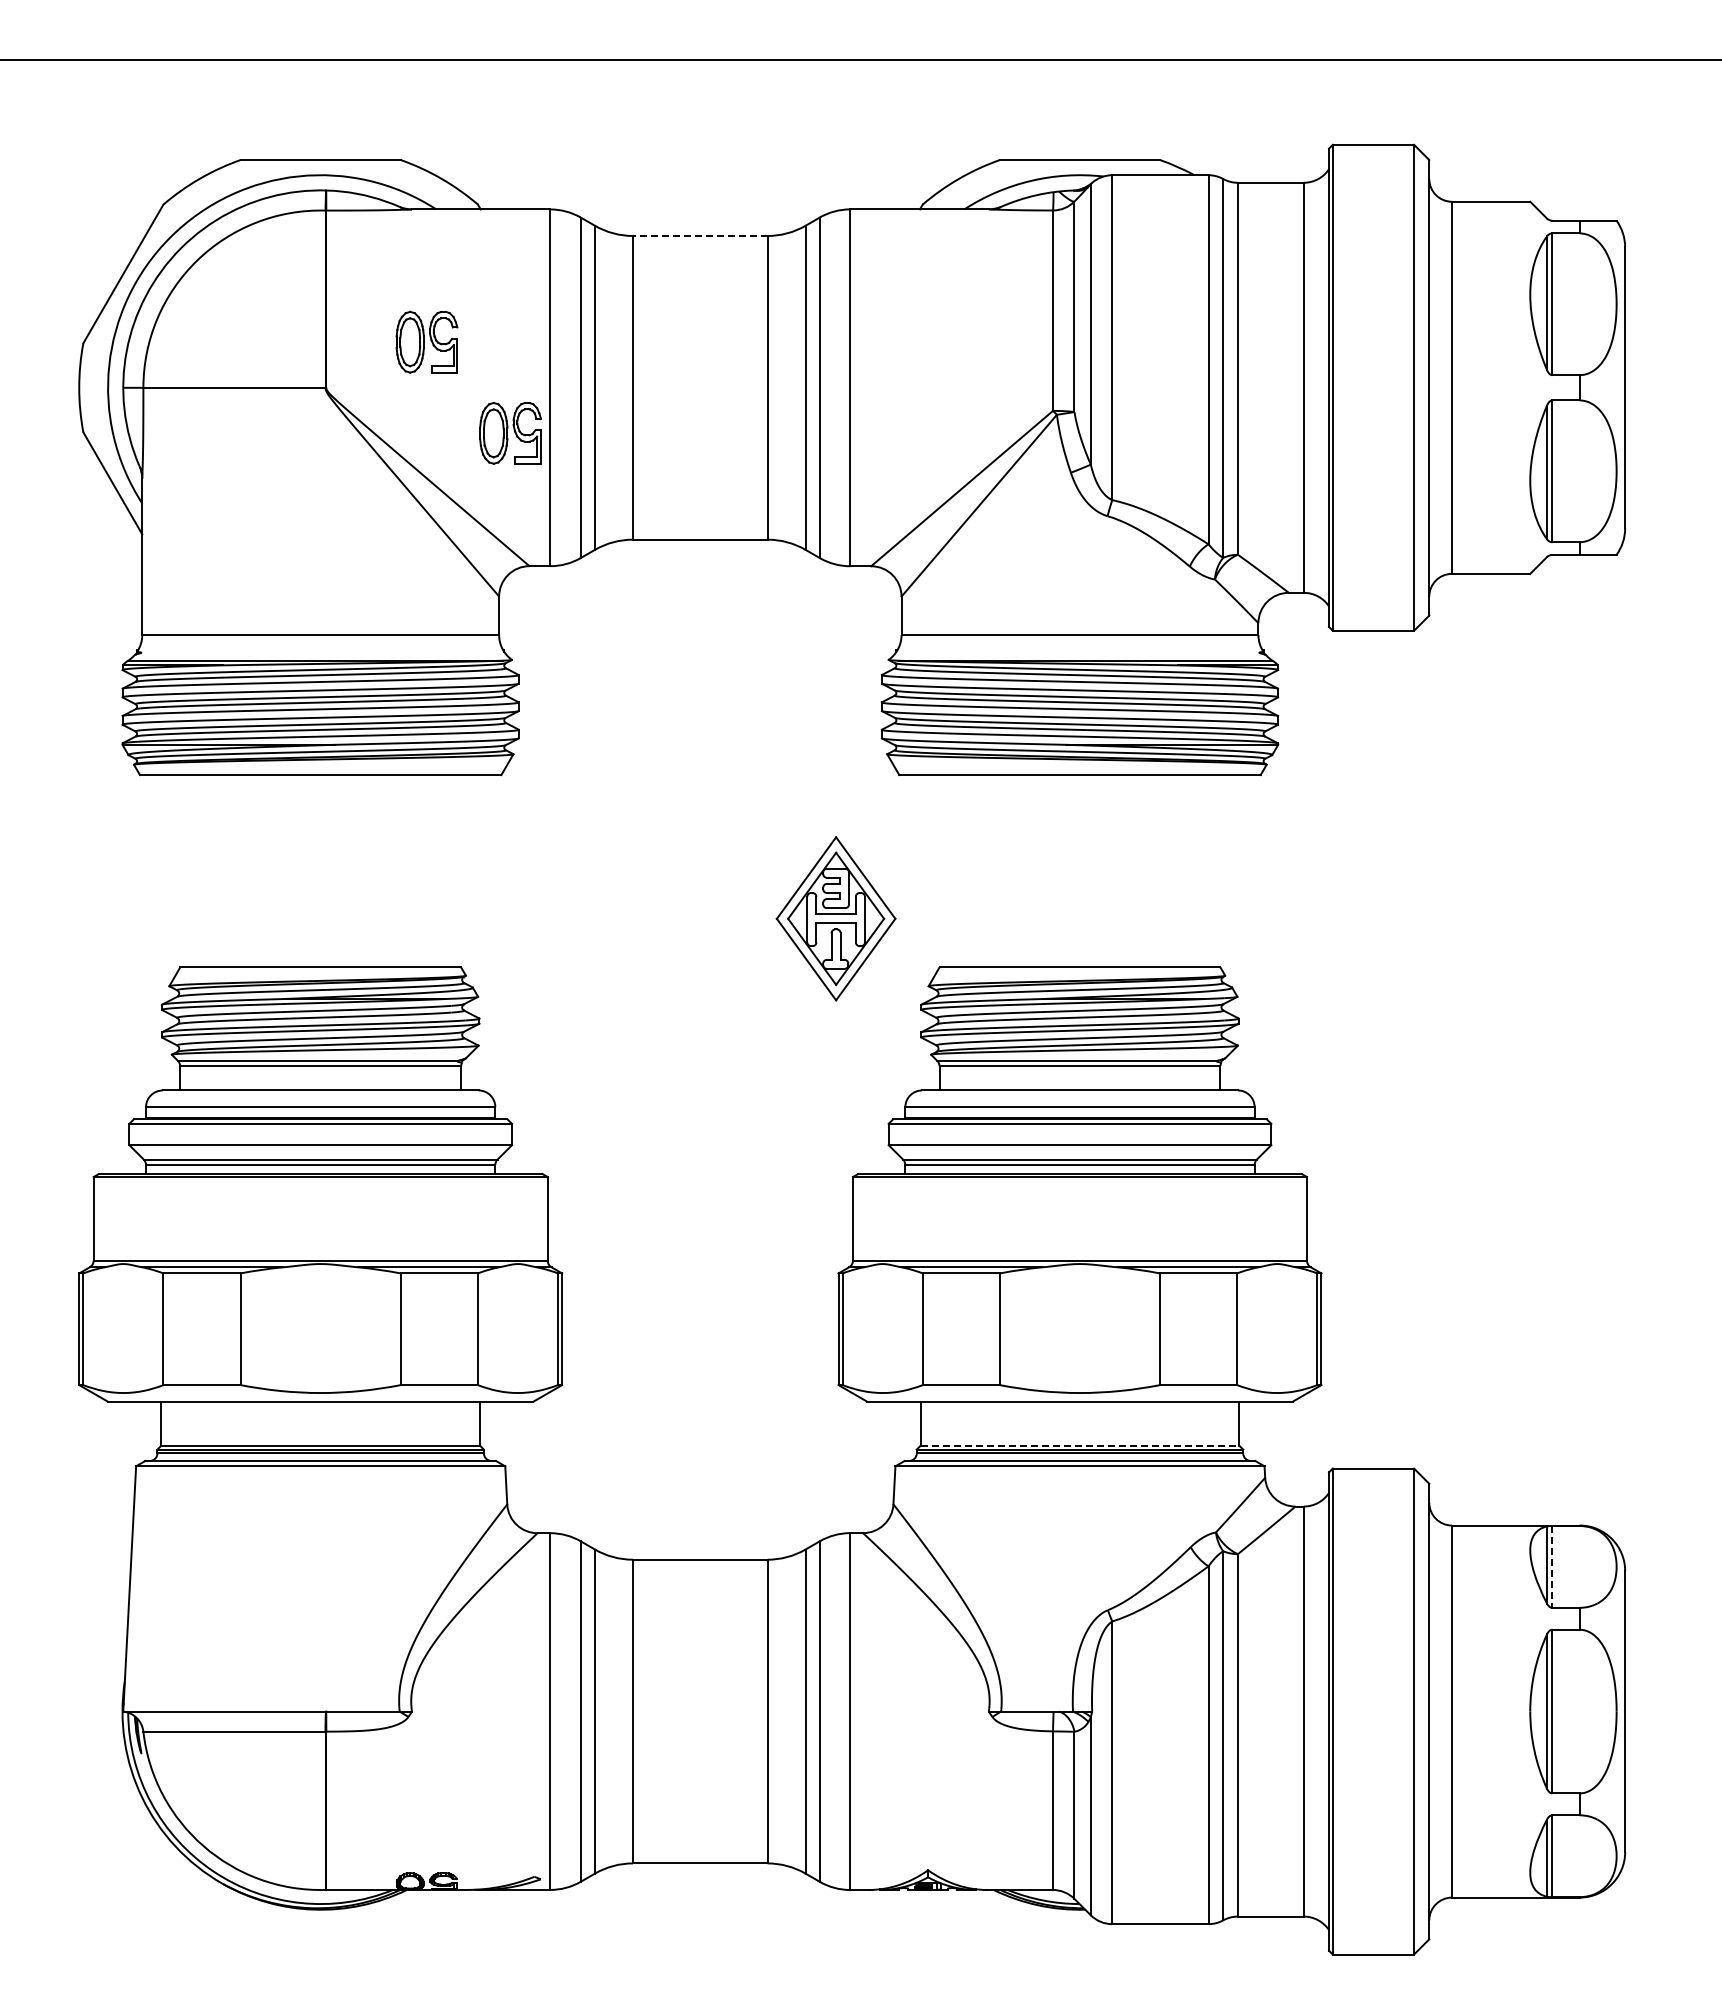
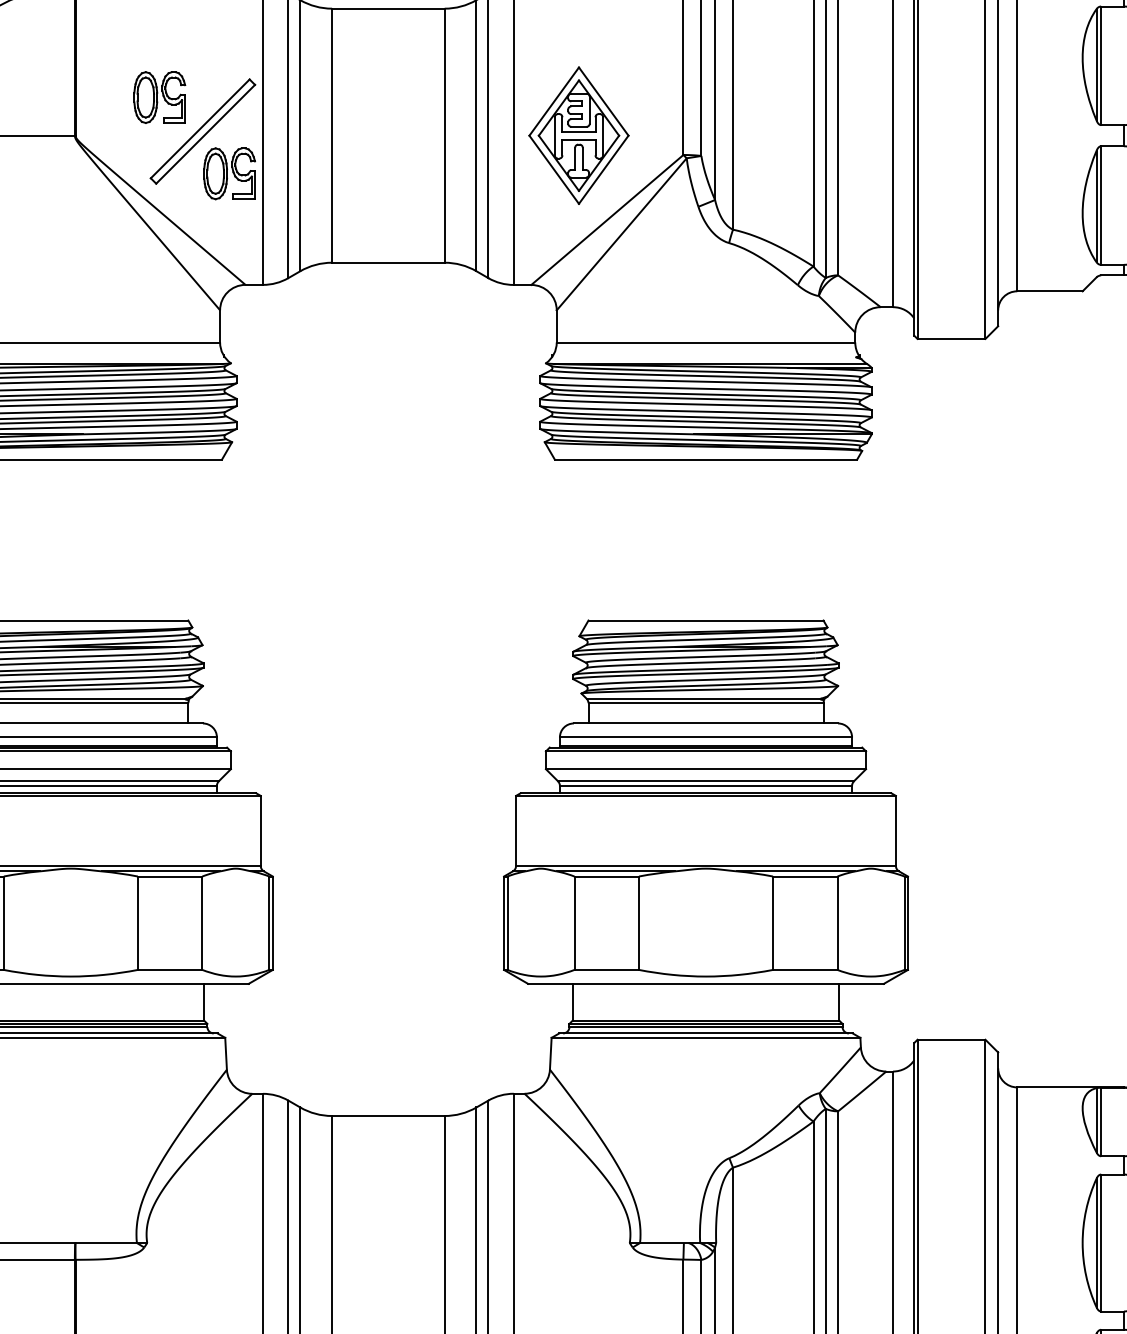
line: (699, 235) -> (387, 8), dashed -> solid
part: (478, 382) -> (202, 131), added
part: (835, 918) -> (578, 135), moved
line: (1080, 1445) -> (706, 1020), dashed -> solid
line: (1552, 1566) -> (1101, 1121), dashed -> solid

